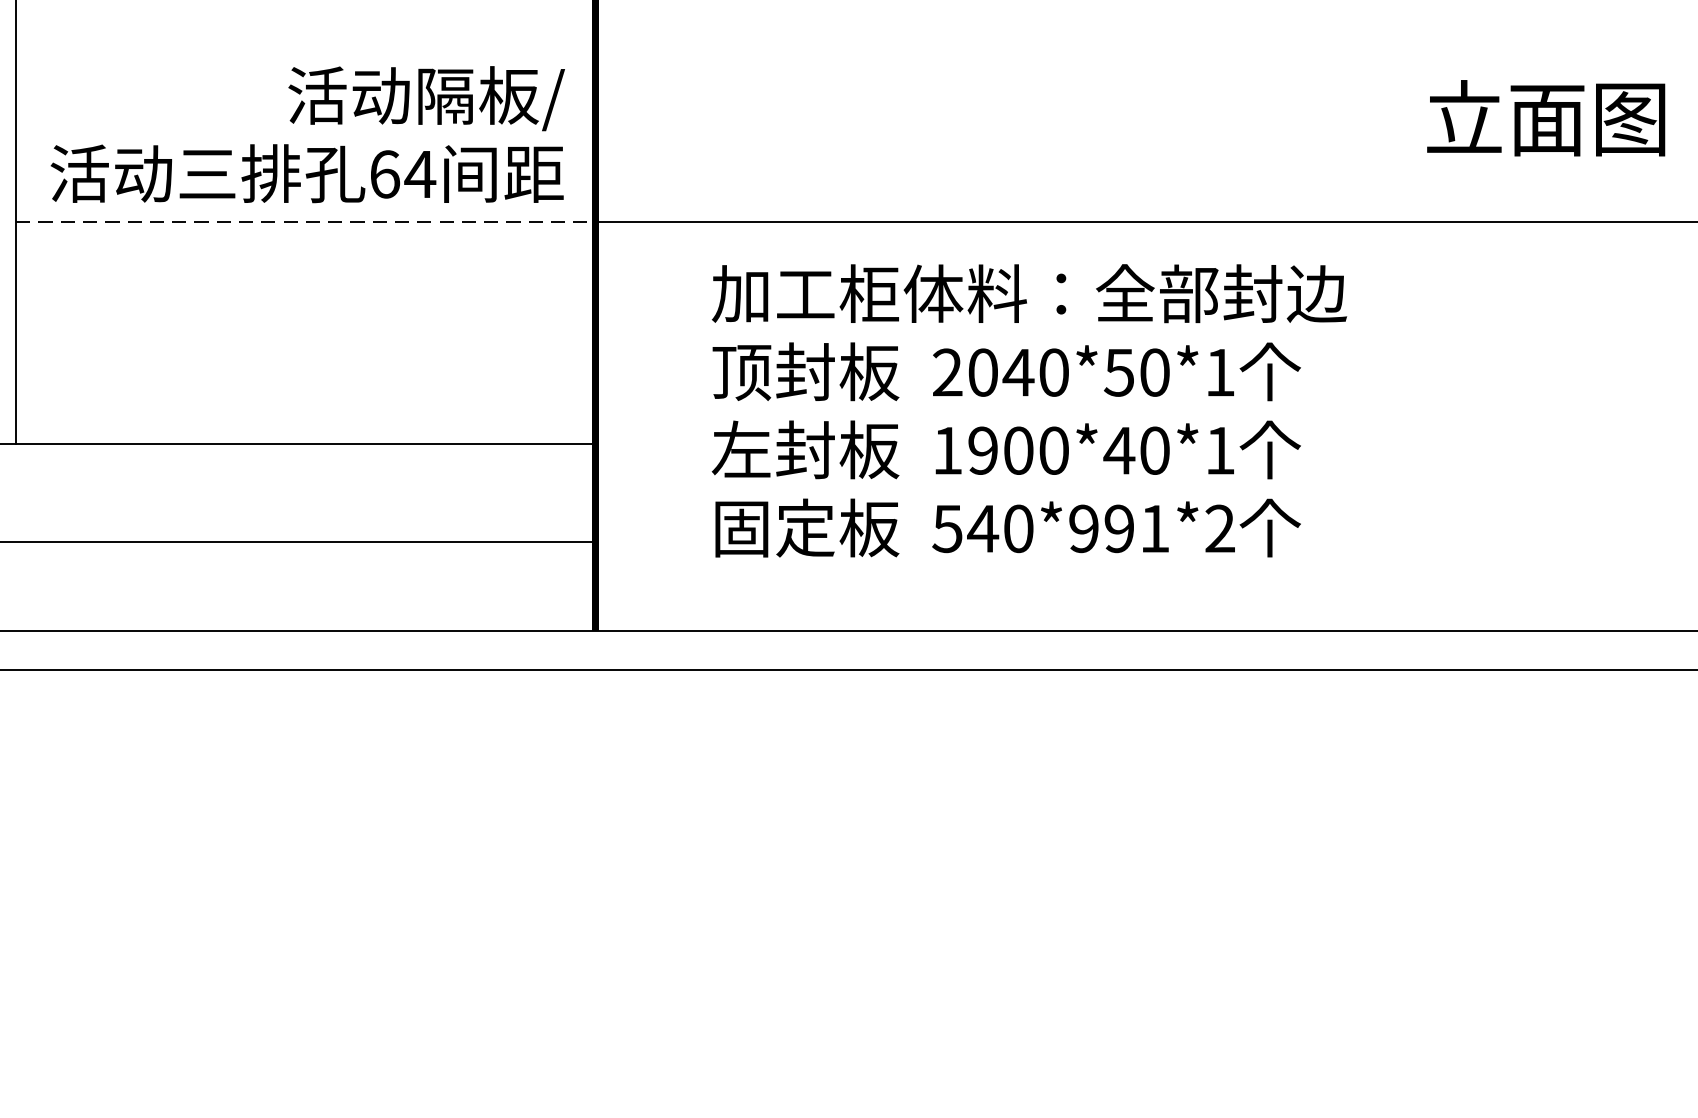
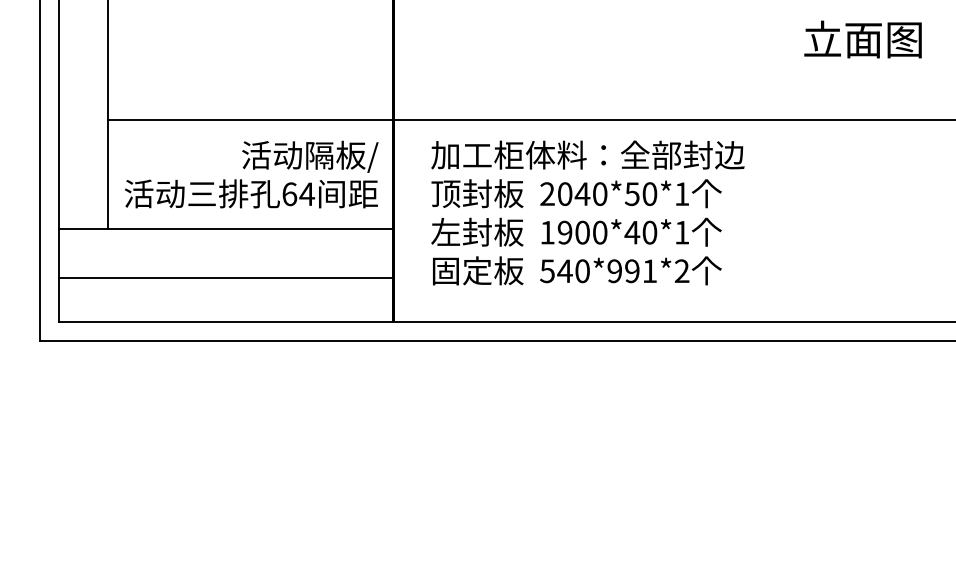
text: (1545, 118) -> (862, 39), moved
text: (307, 134) -> (251, 174), moved
line: (305, 221) -> (250, 119), dashed -> solid
text: (1028, 409) -> (587, 212), moved

